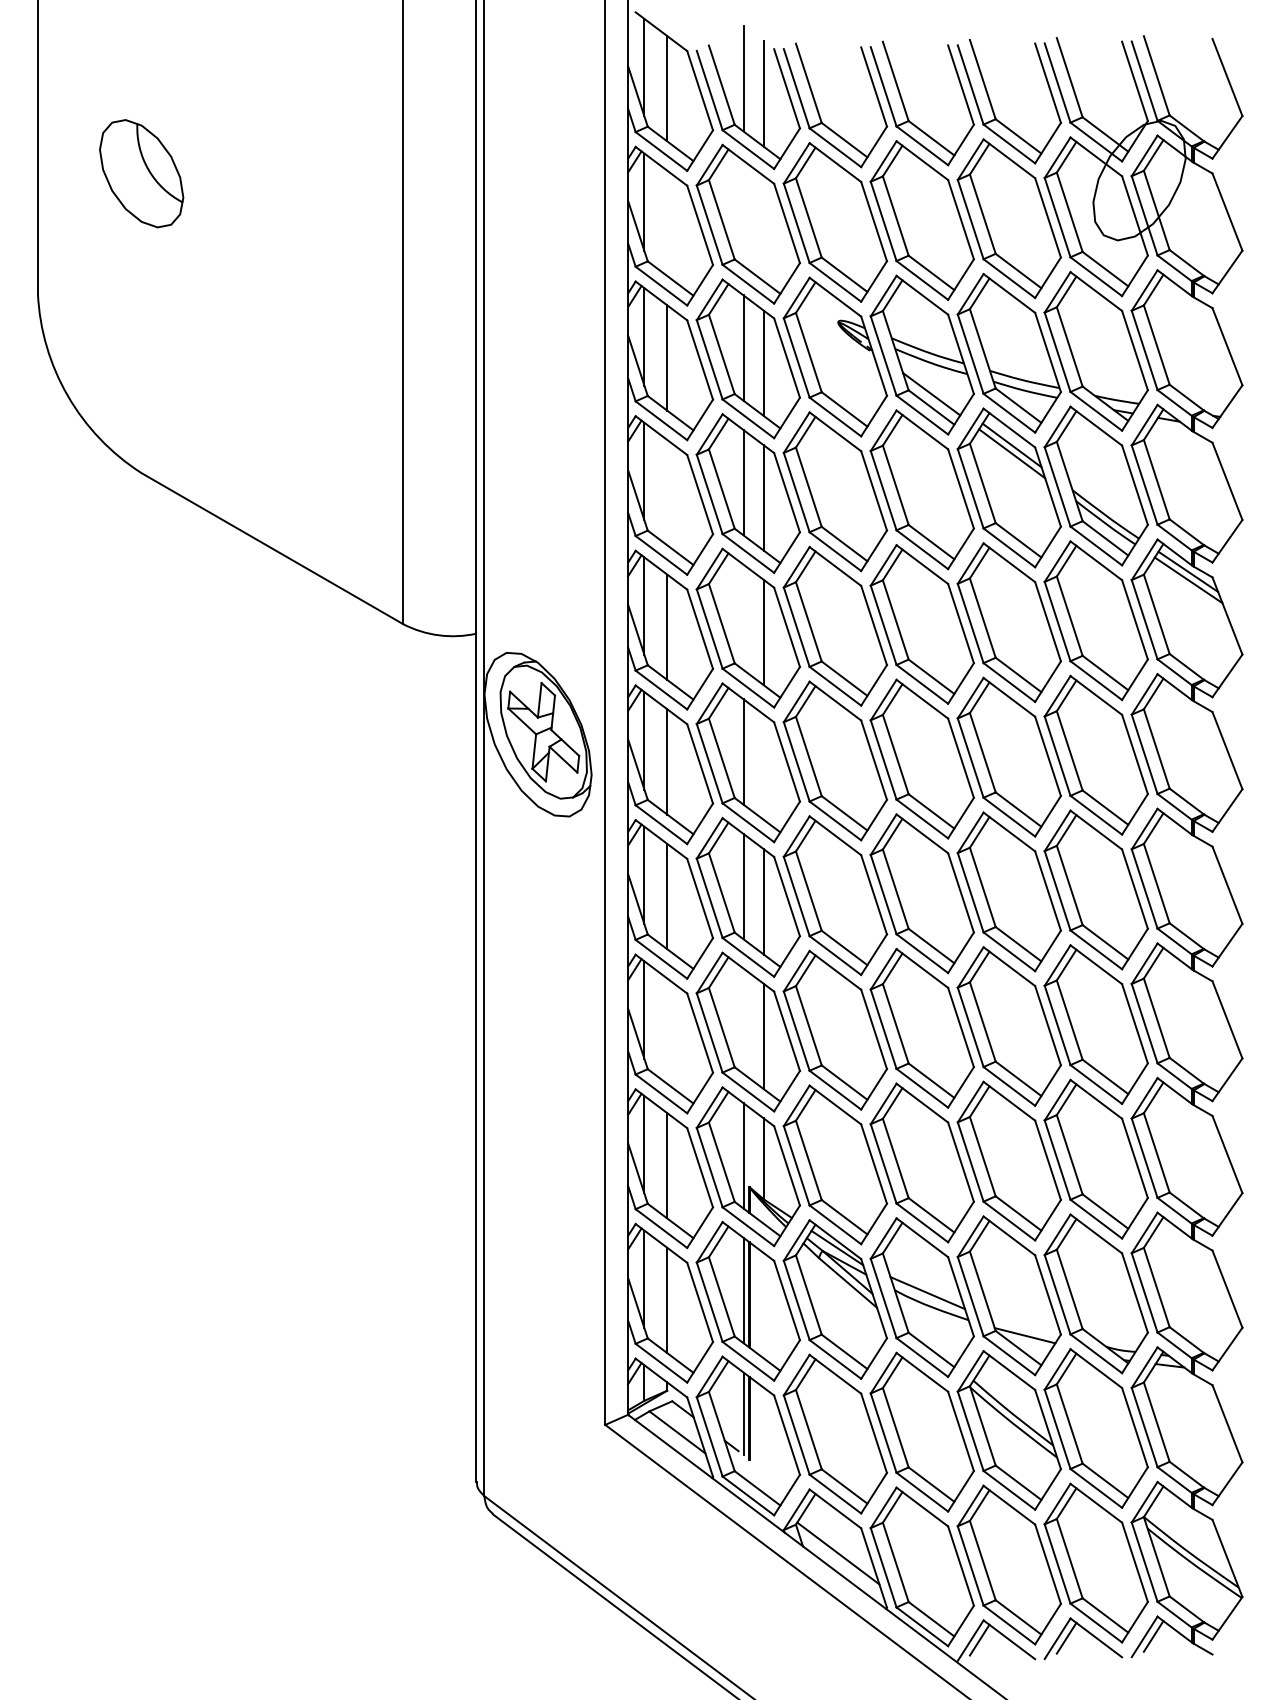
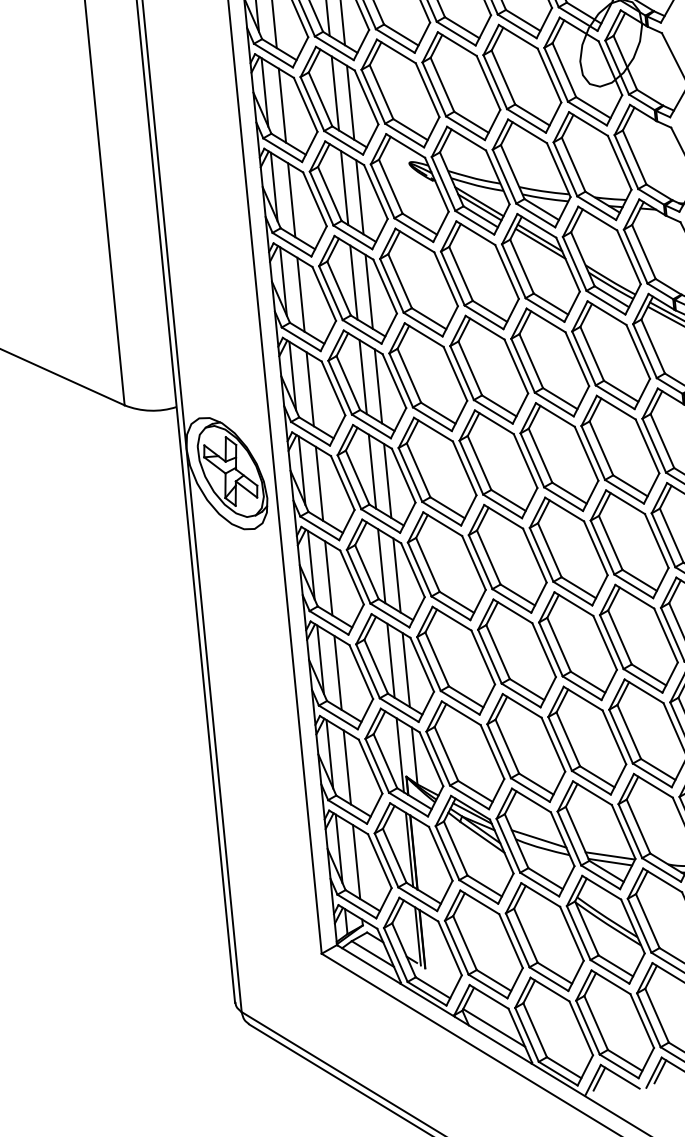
line: (743, 213) -> (335, 93), added
line: (667, 222) -> (282, 105), added
line: (763, 228) -> (350, 102), added
line: (931, 385) -> (479, 201), added
line: (667, 492) -> (301, 294), added
line: (743, 617) -> (363, 377), added
line: (763, 766) -> (387, 480), added
line: (743, 1020) -> (390, 660), added
line: (667, 1030) -> (338, 672), added
line: (1024, 1326) -> (609, 855), added

